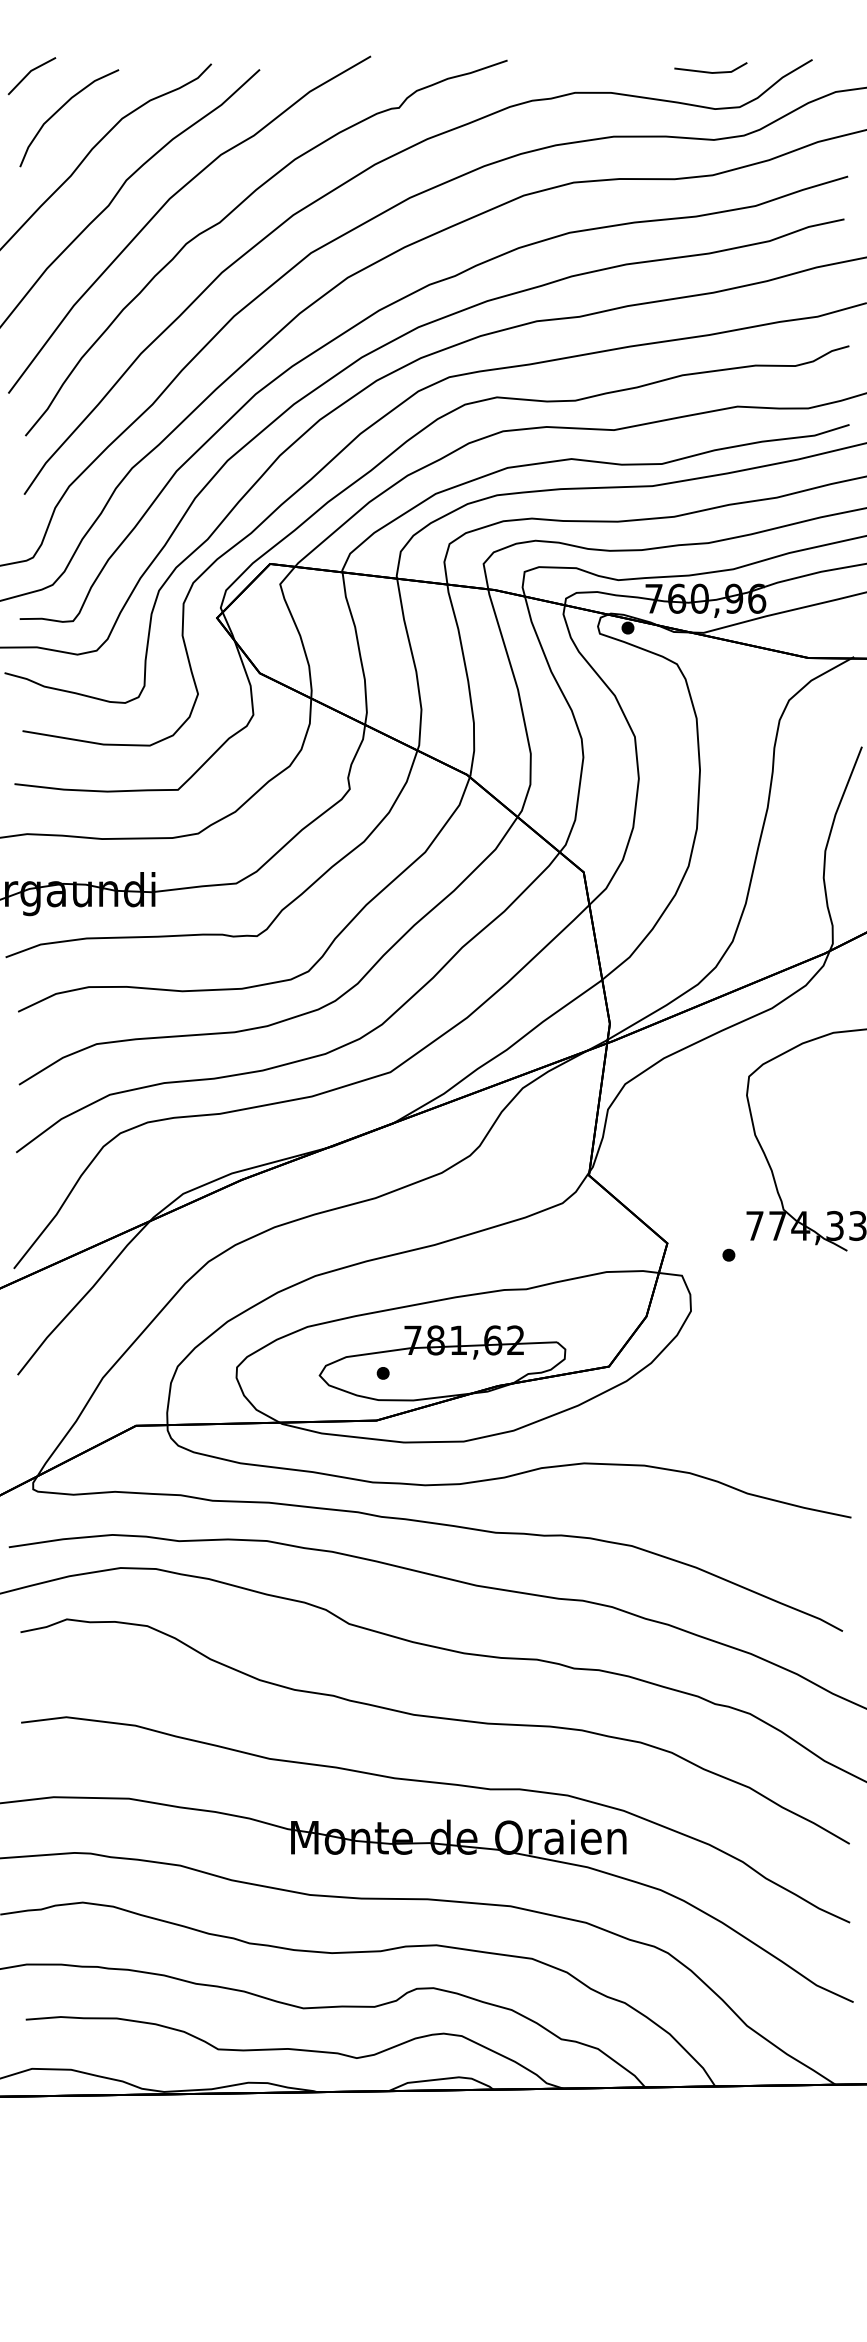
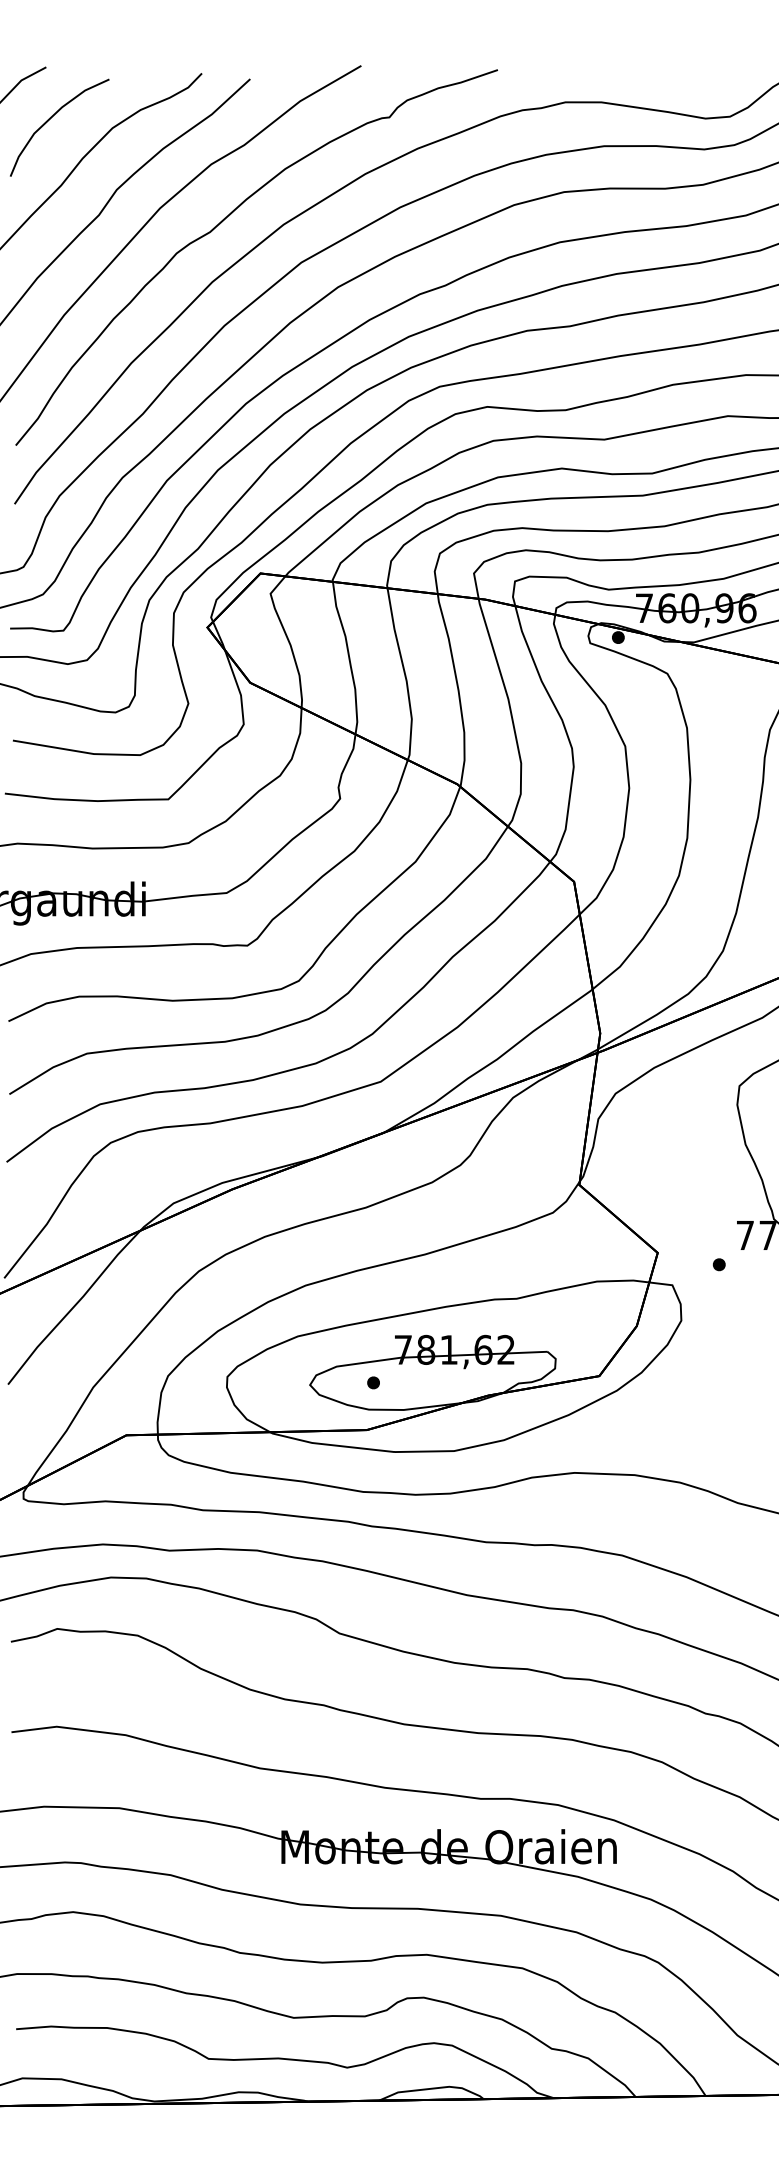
line: (710, 71) -> (700, 81), removed

